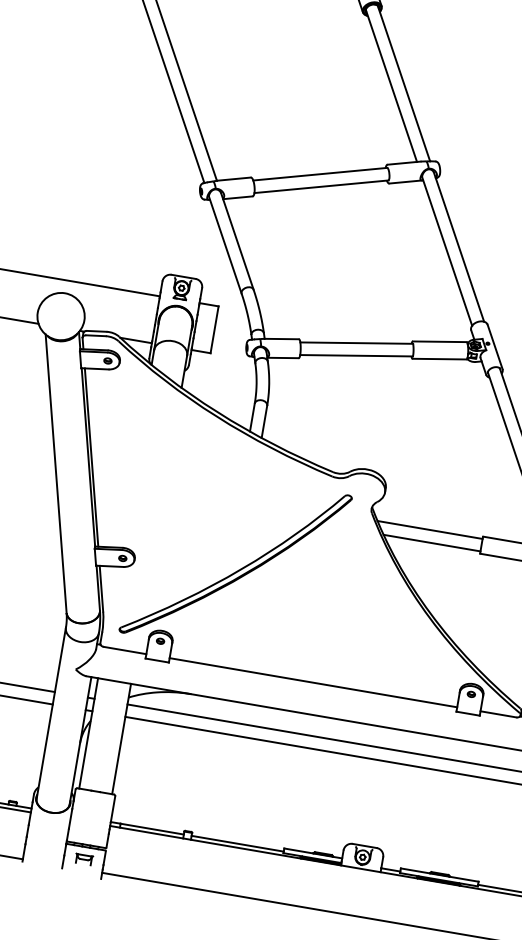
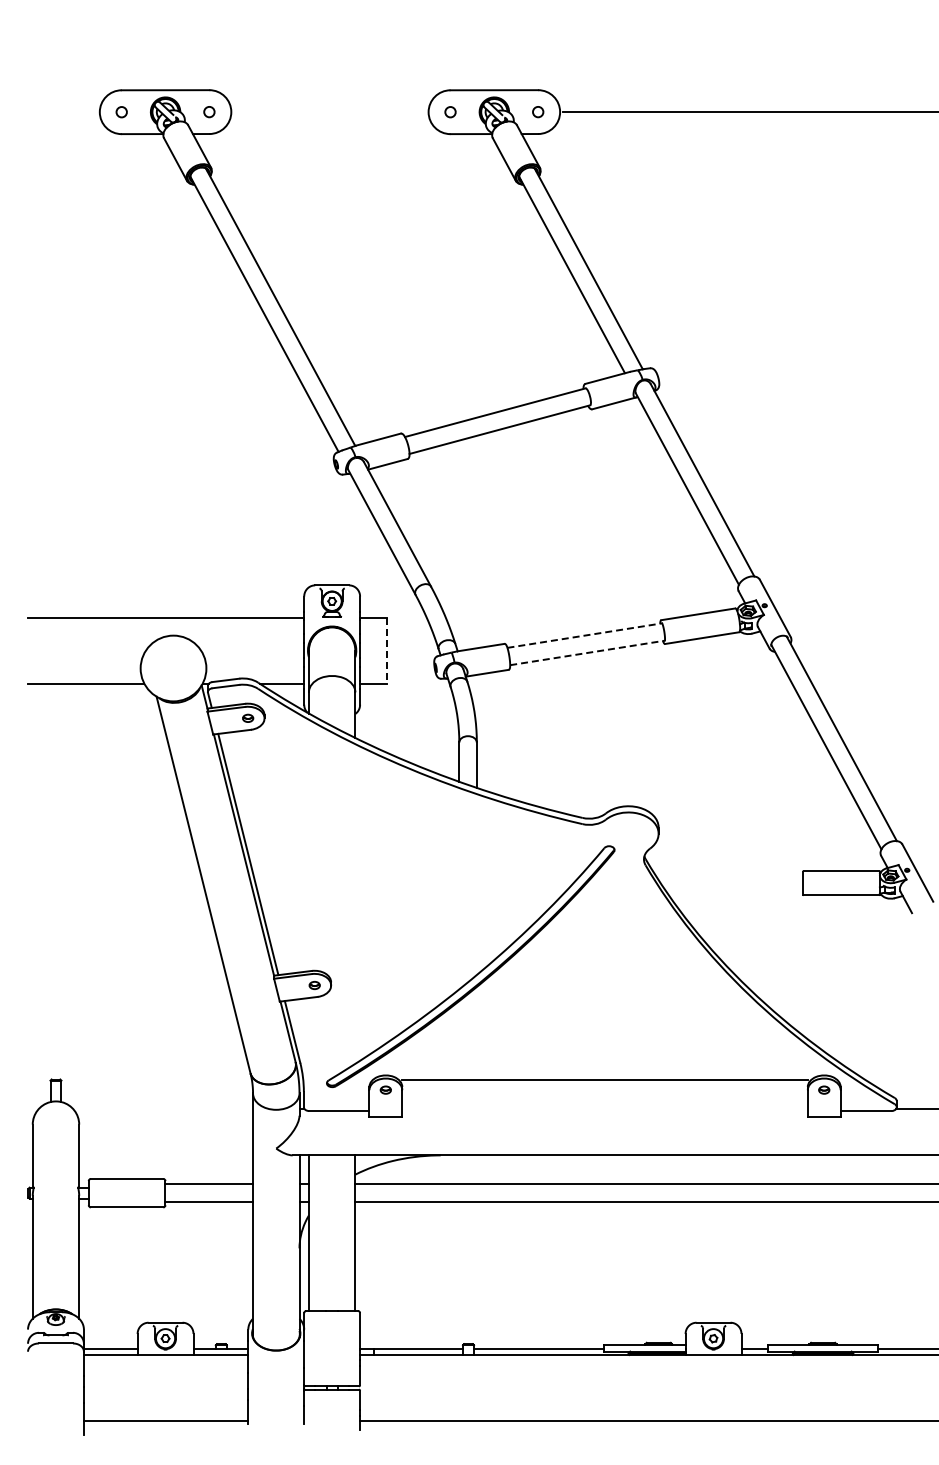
line: (214, 330) -> (386, 651), solid -> dashed
line: (357, 343) -> (585, 635), solid -> dashed
line: (357, 355) -> (588, 652), solid -> dashed
line: (429, 529) -> (728, 874), removed
line: (431, 543) -> (734, 892), removed
line: (313, 682) -> (604, 1080), moved
part: (84, 859) -> (332, 1406), removed

